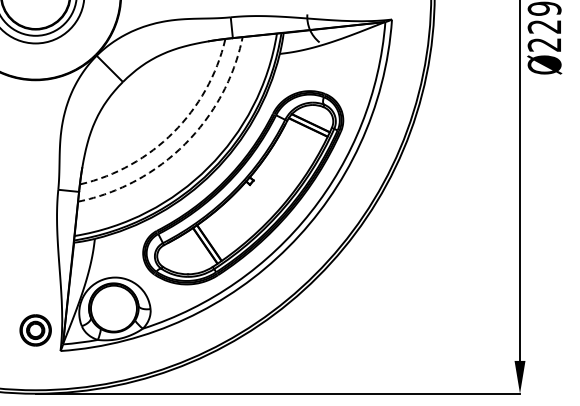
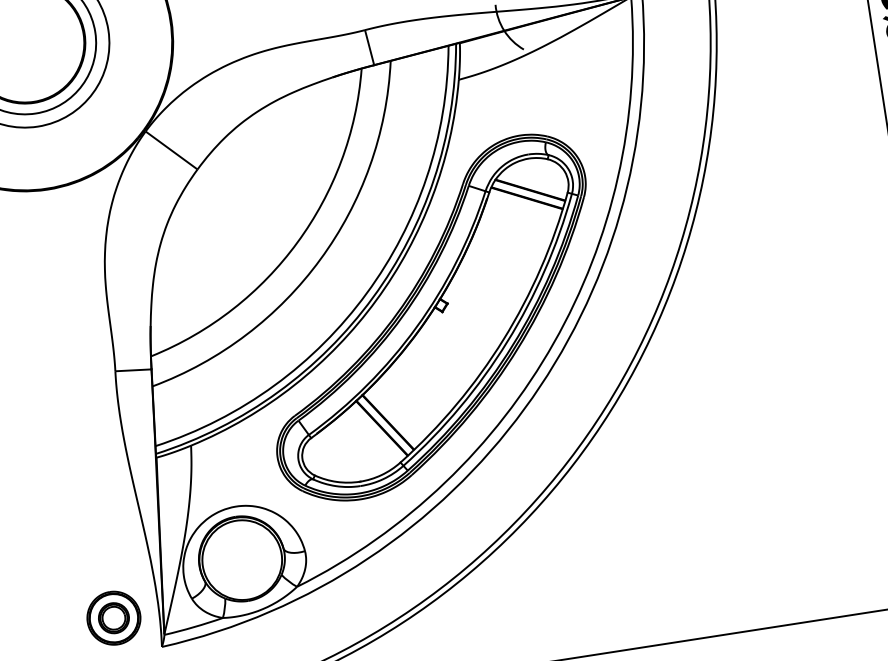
arc: (173, 132) -> (297, 242), dashed -> solid
arc: (185, 144) -> (321, 259), dashed -> solid

